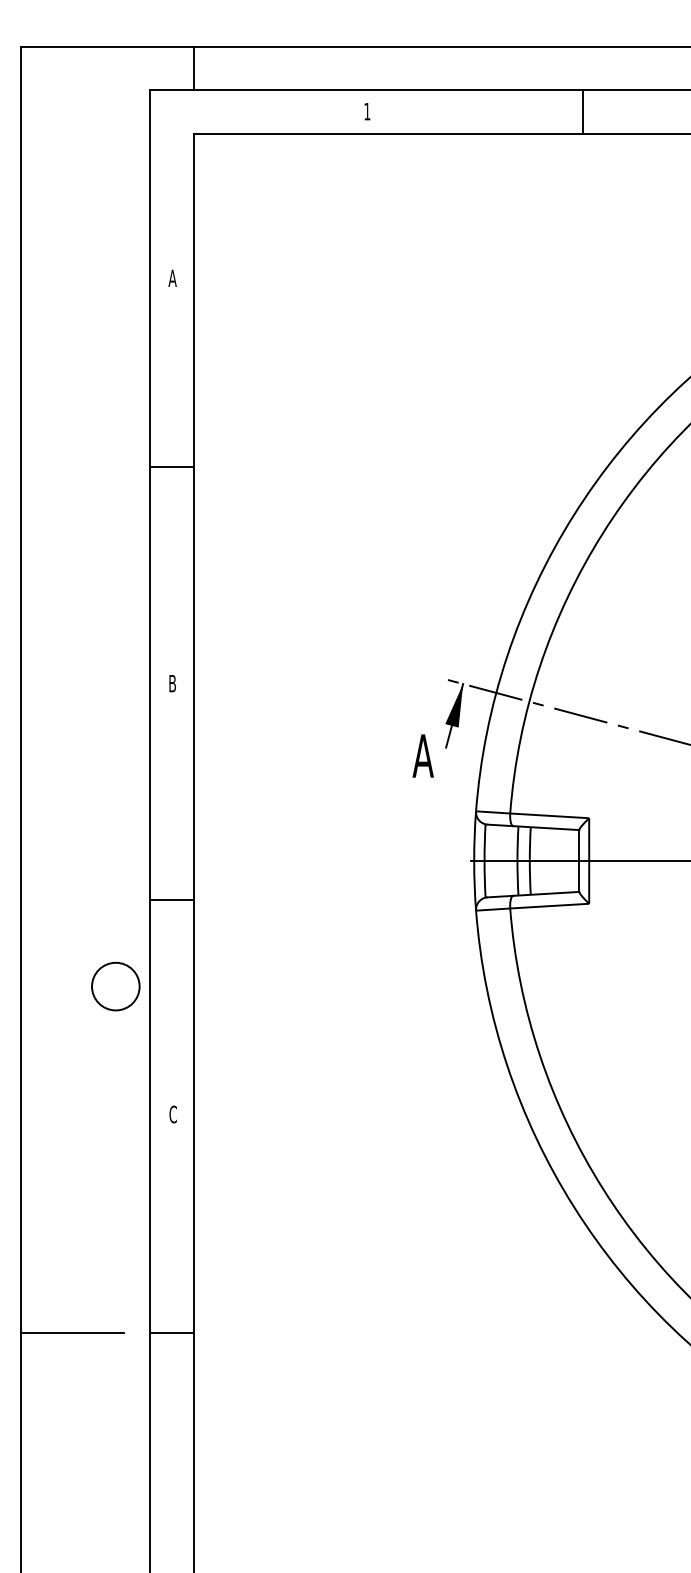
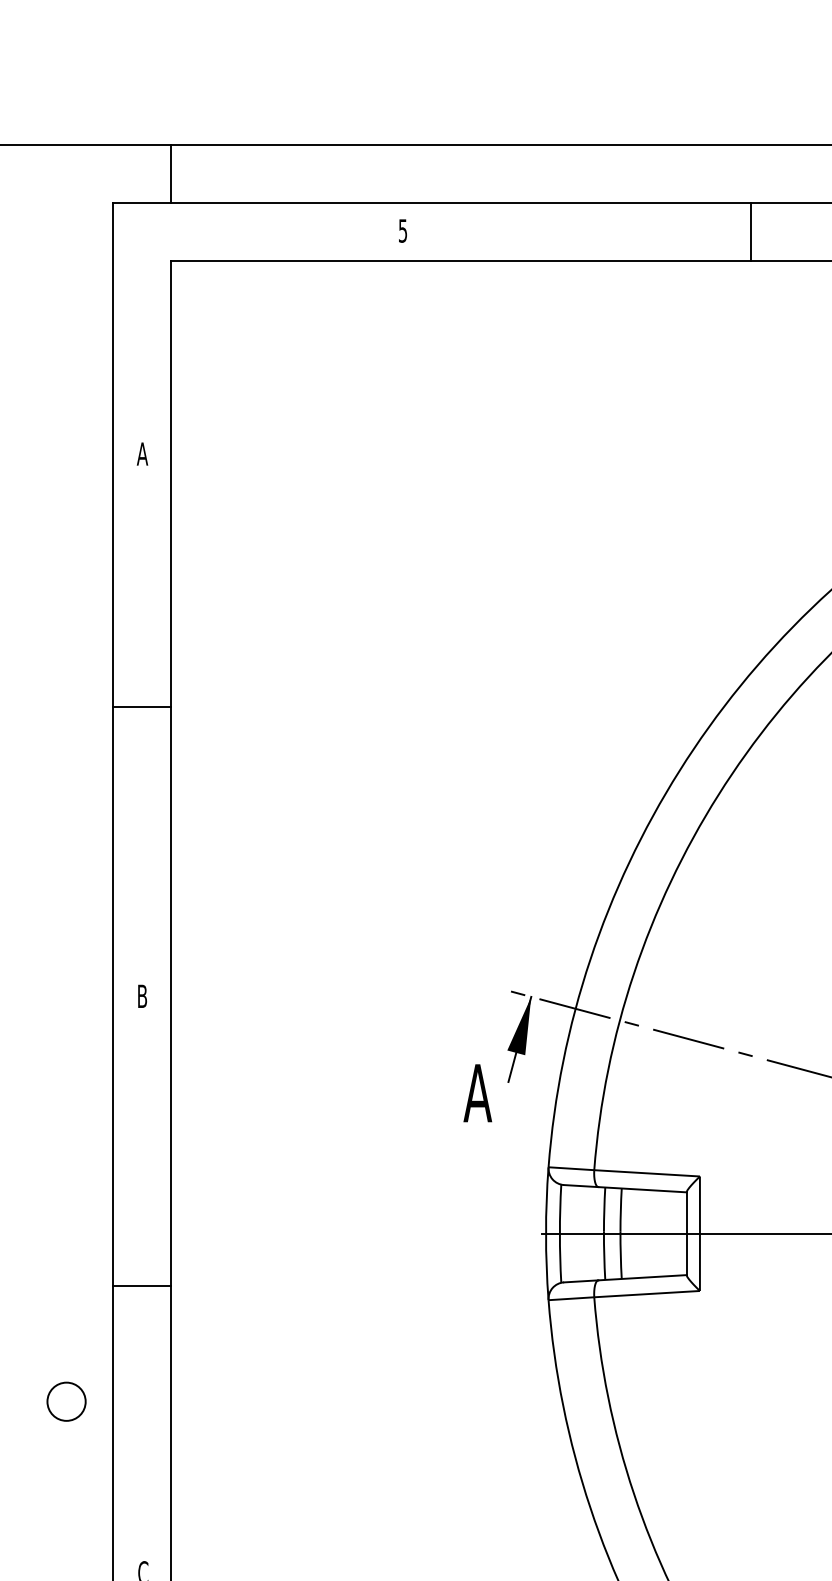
text: (367, 111) -> (403, 230), 1 -> 5
line: (583, 111) -> (751, 230), moved
circle: (115, 986) -> (66, 1401), size x0.6

